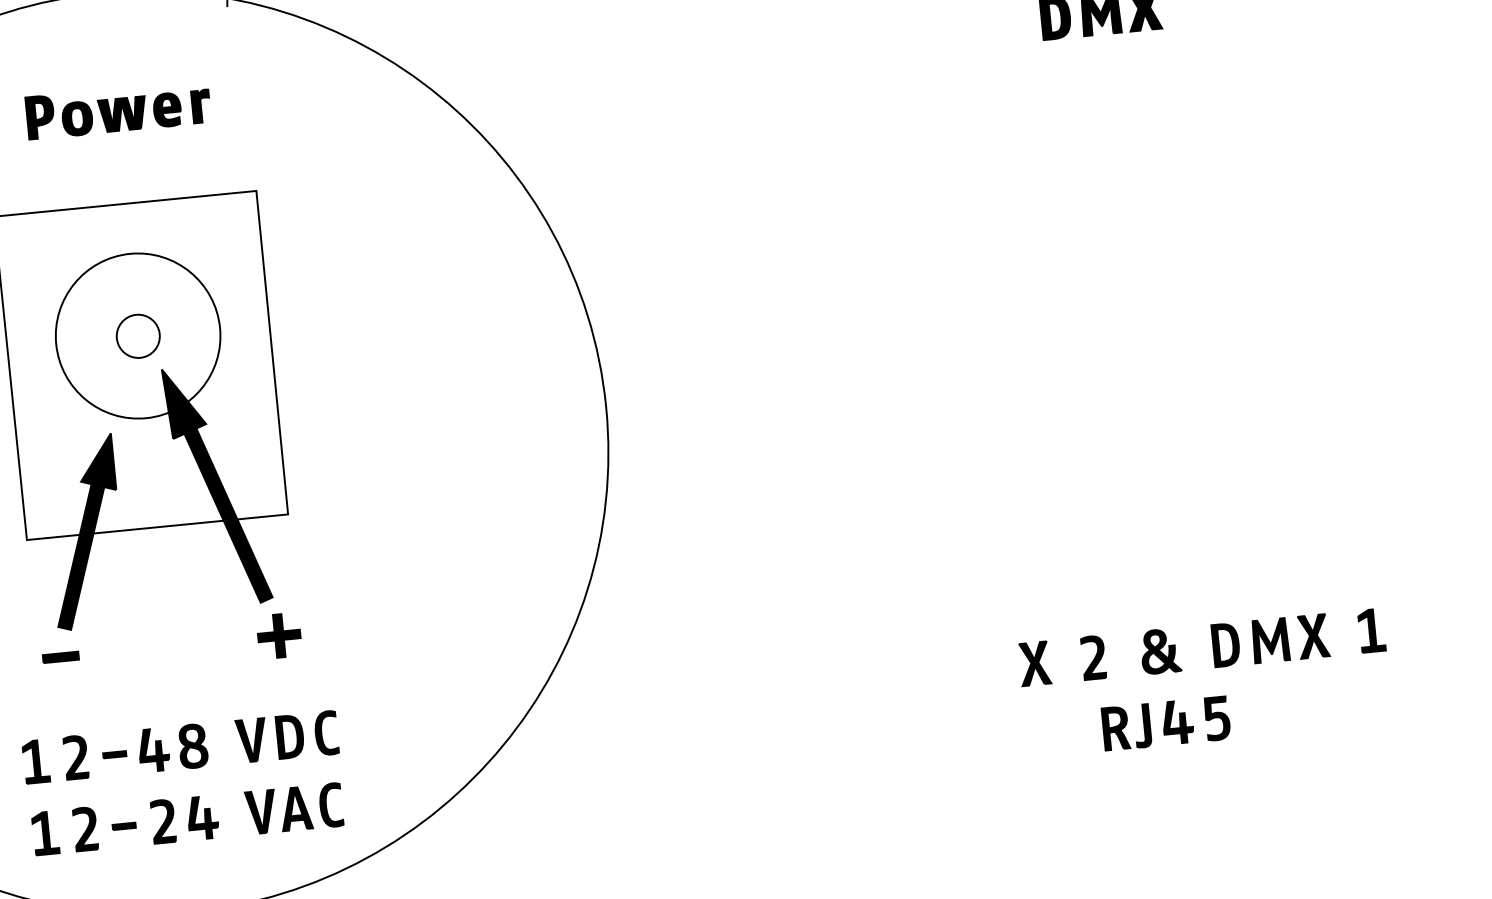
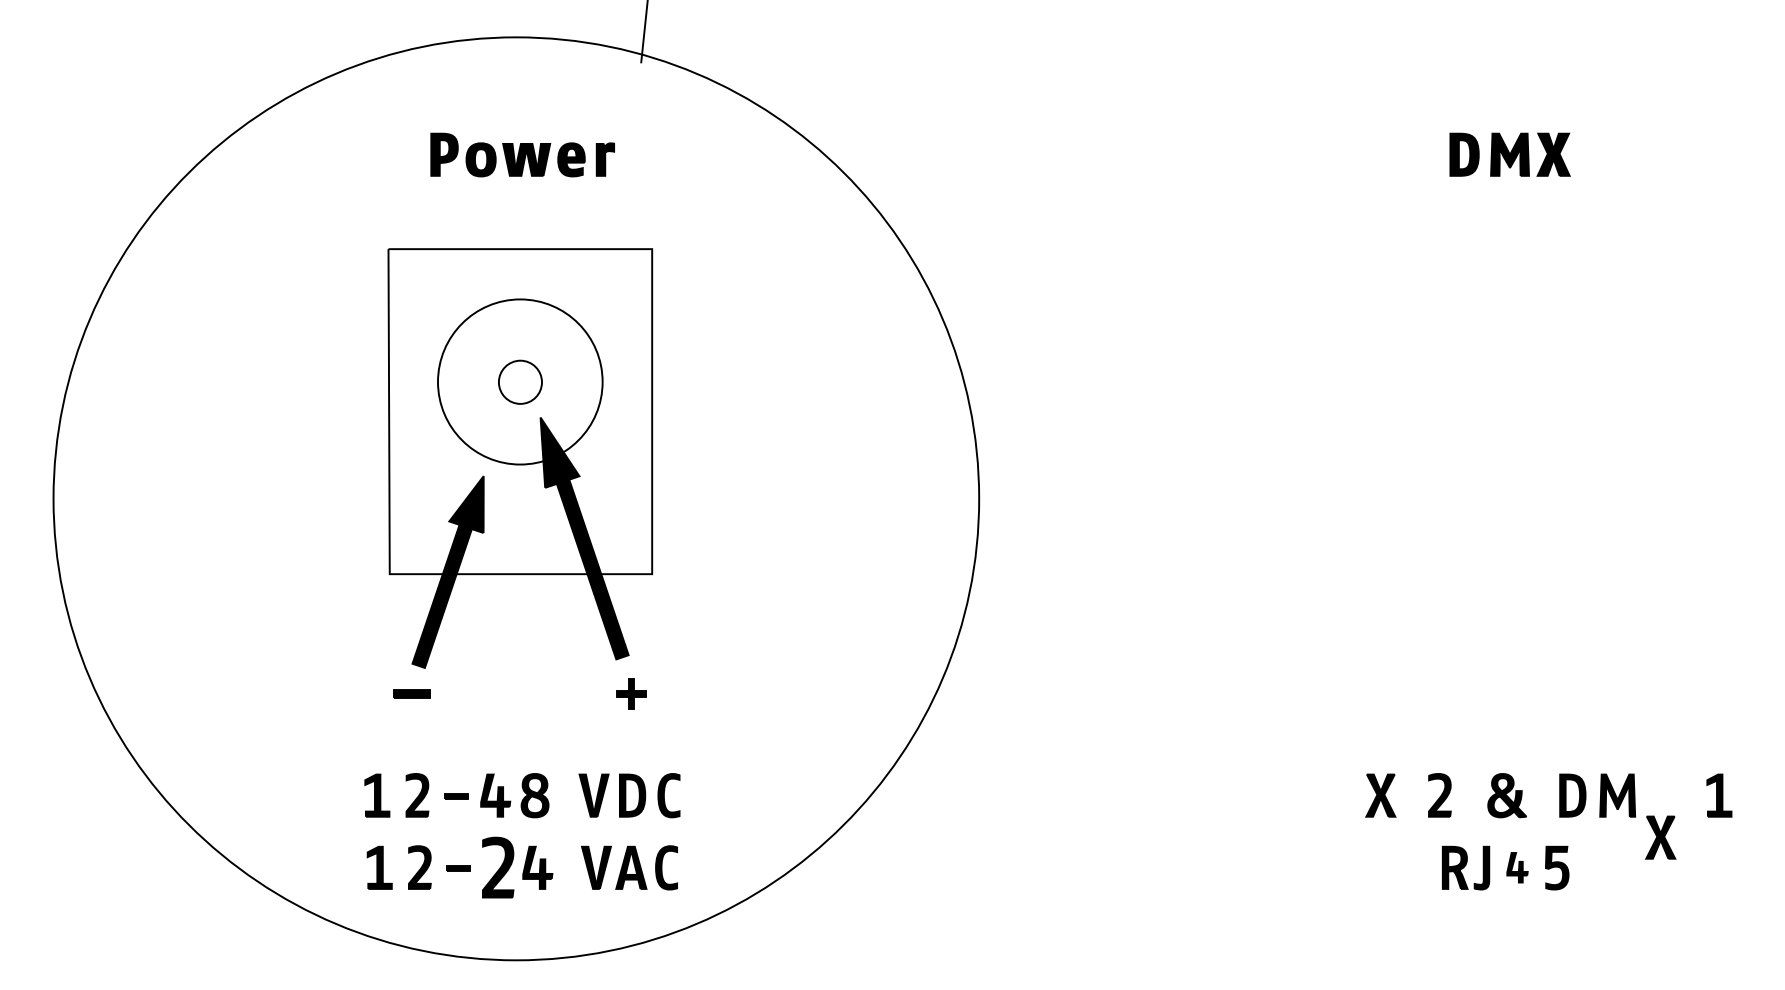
part: (279, 636) -> (631, 694), size x0.7
part: (1313, 636) -> (1660, 837), moved
part: (1177, 721) -> (1517, 867), size x0.7
part: (162, 821) -> (497, 867), size x1.4

